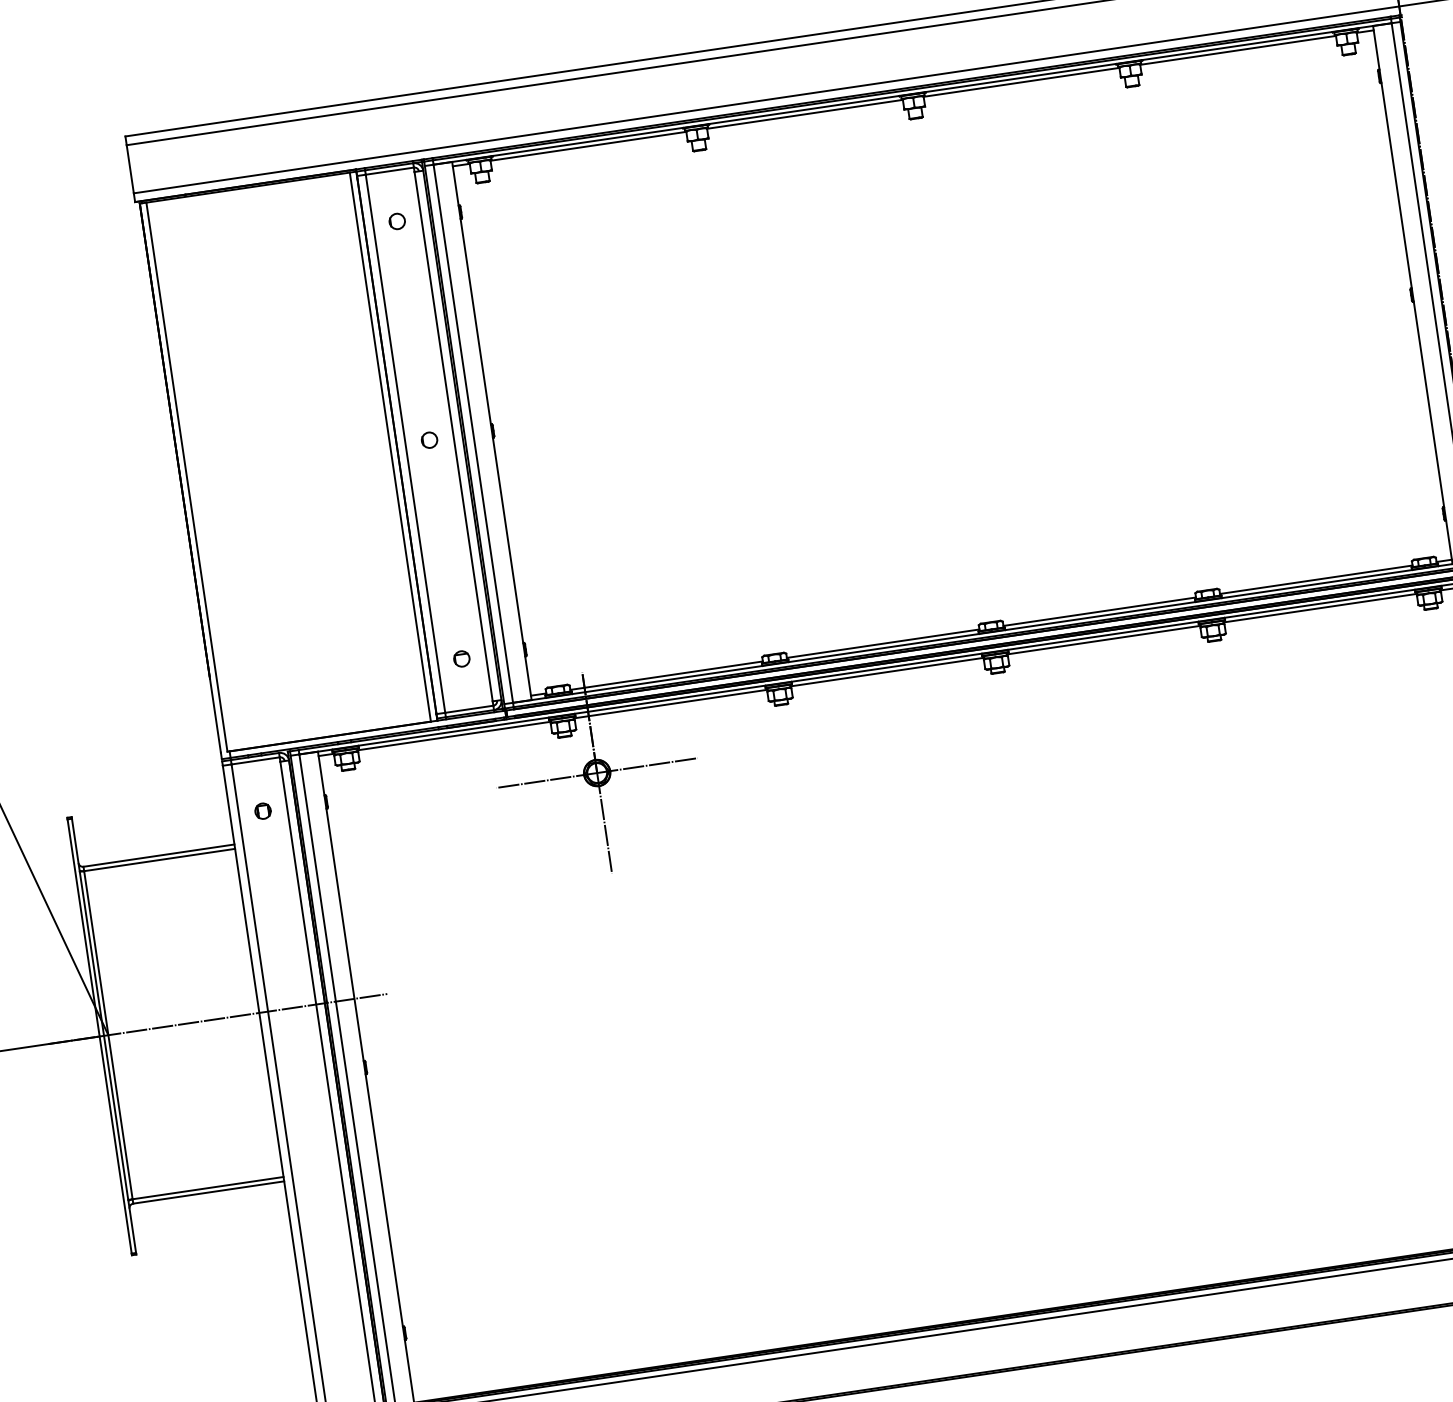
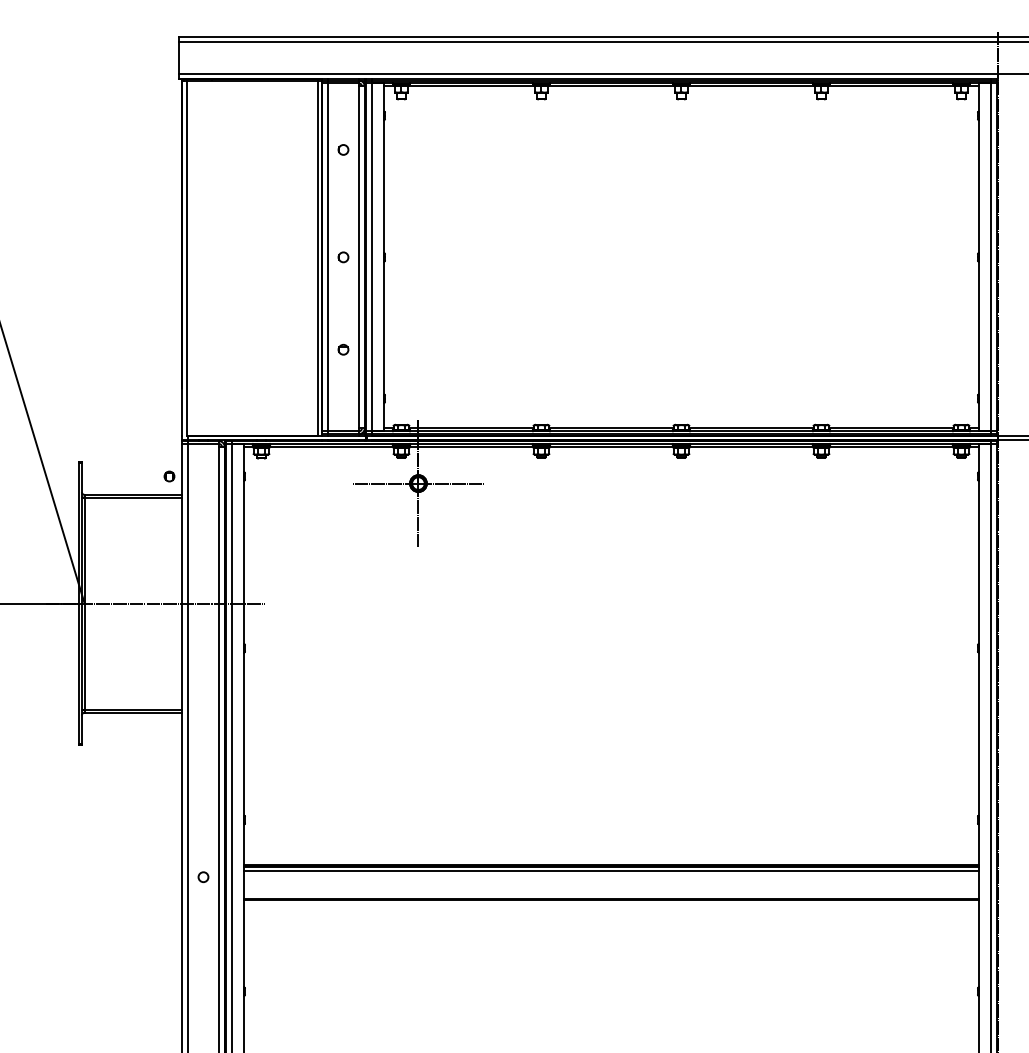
part: (397, 220) -> (343, 149), moved
part: (461, 658) -> (343, 349), moved
part: (263, 811) -> (169, 476), moved

